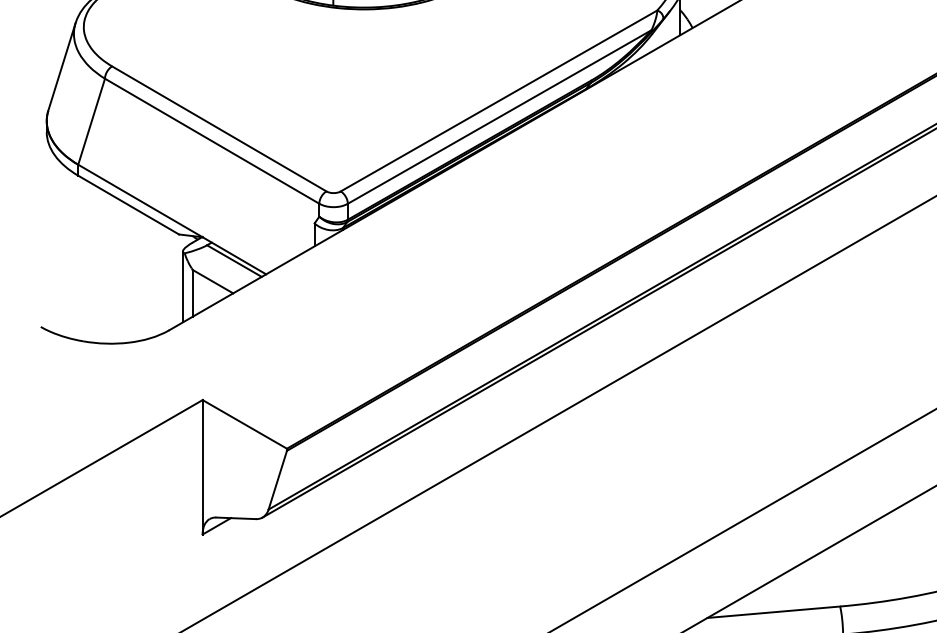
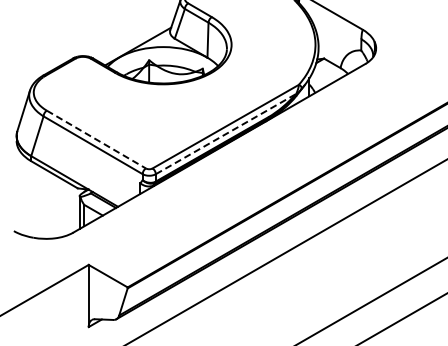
line: (500, 117) -> (226, 134), solid -> dashed
line: (219, 128) -> (96, 139), solid -> dashed

